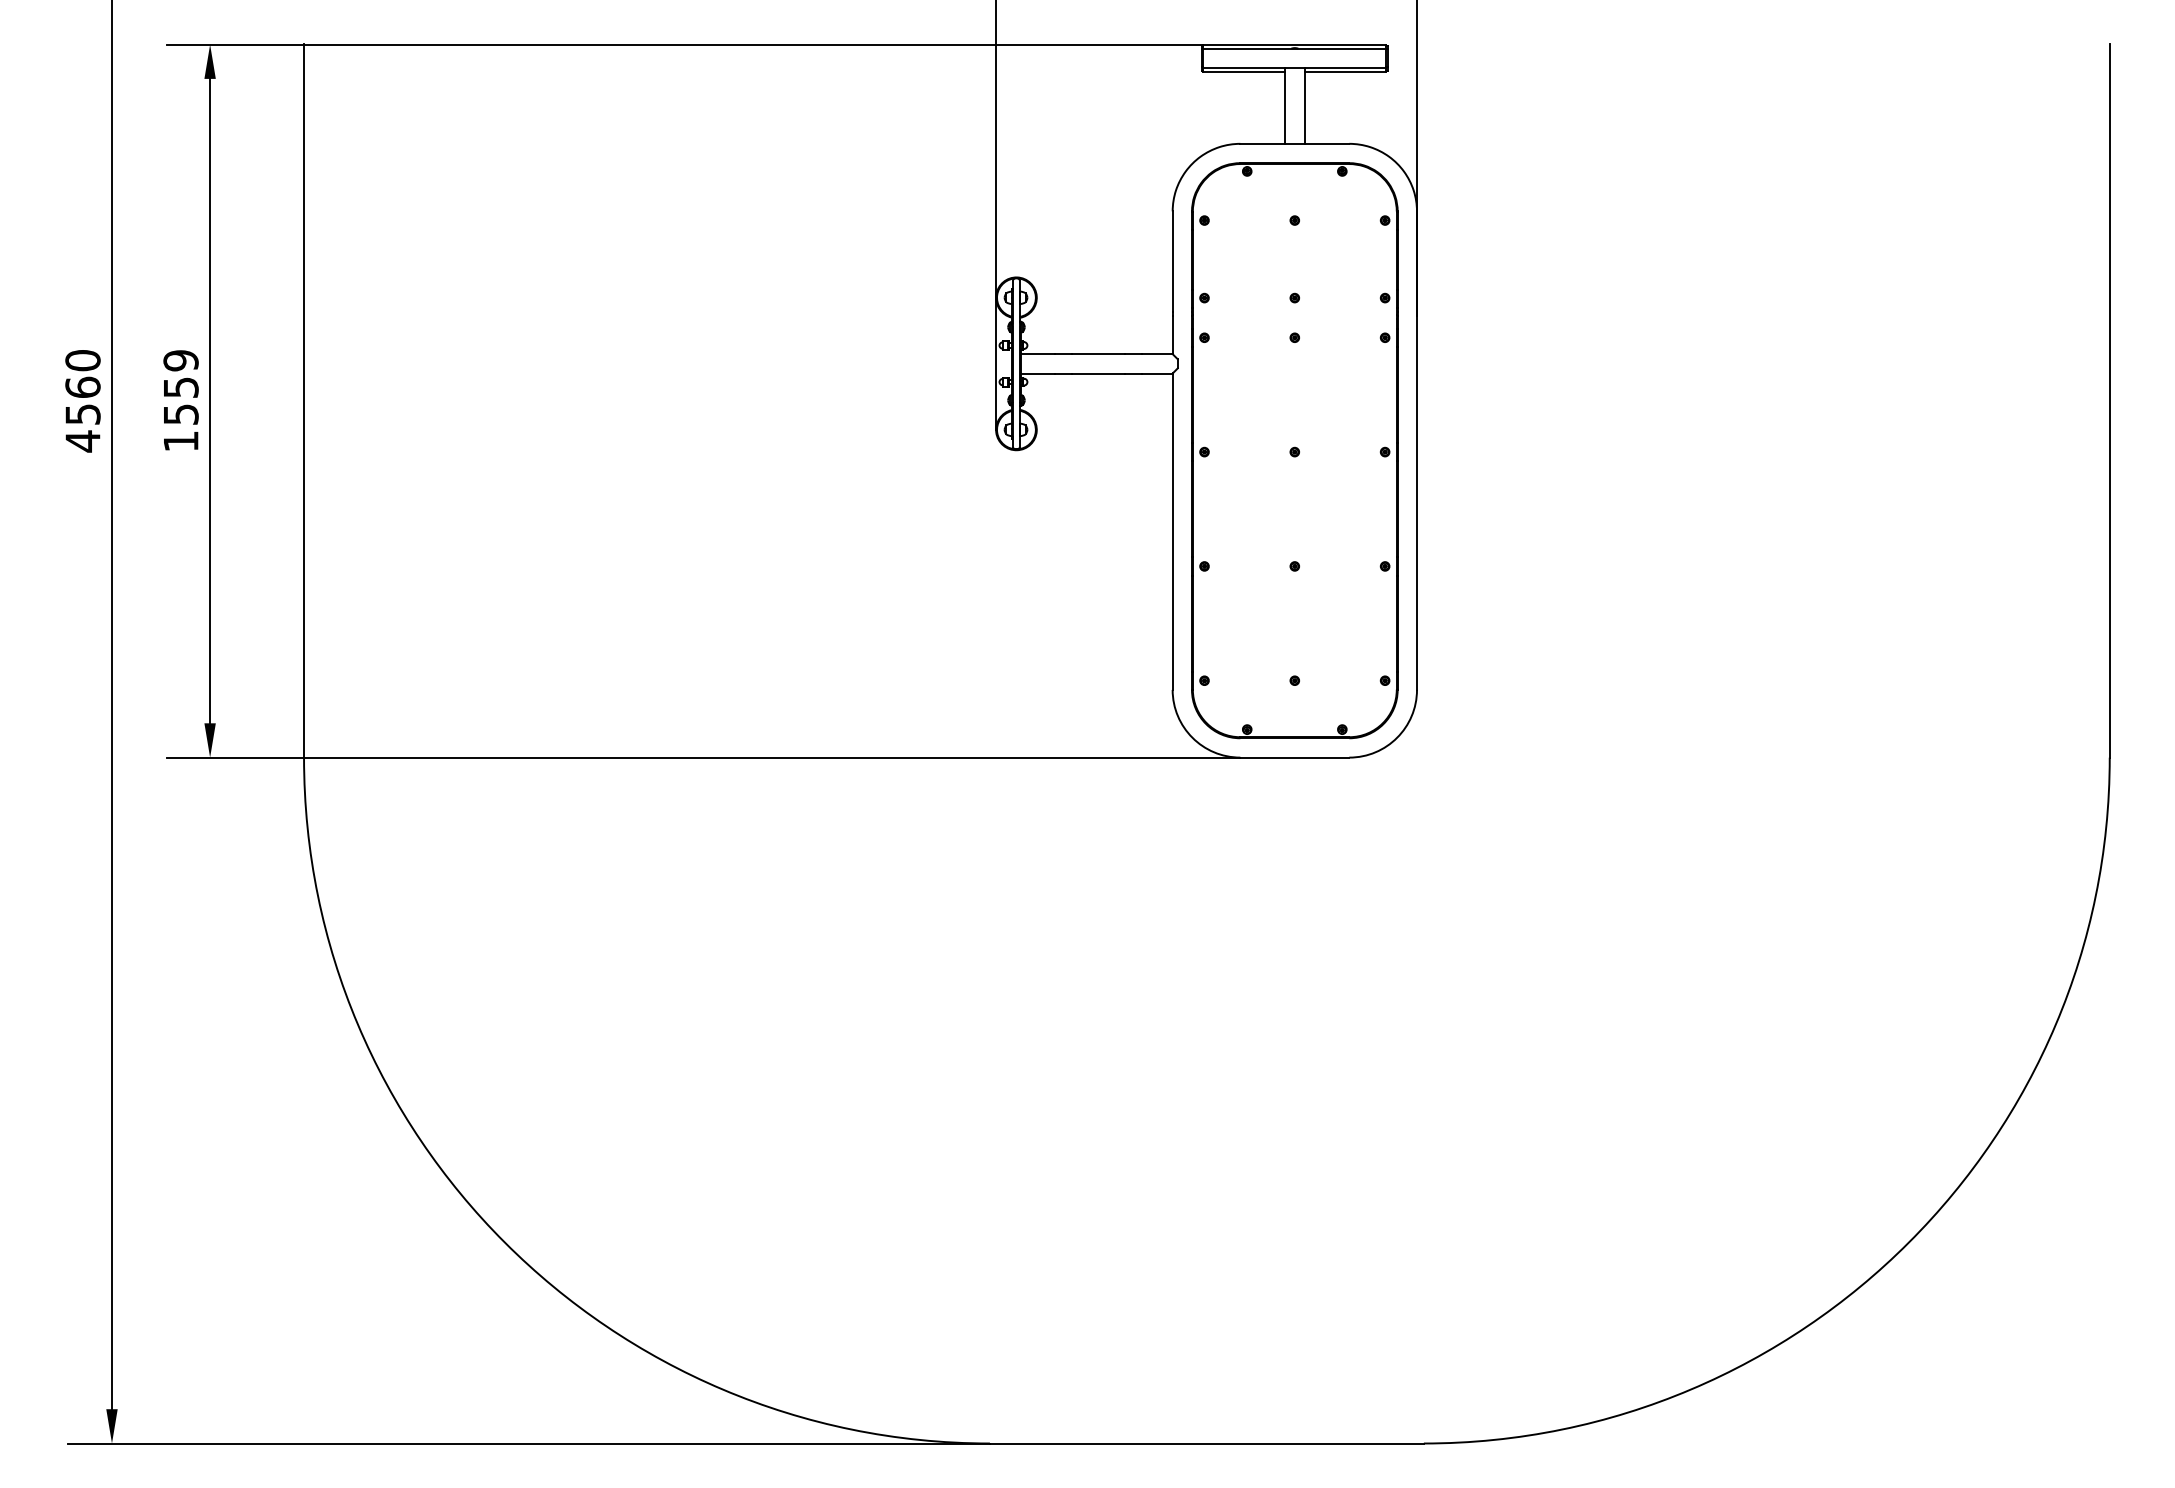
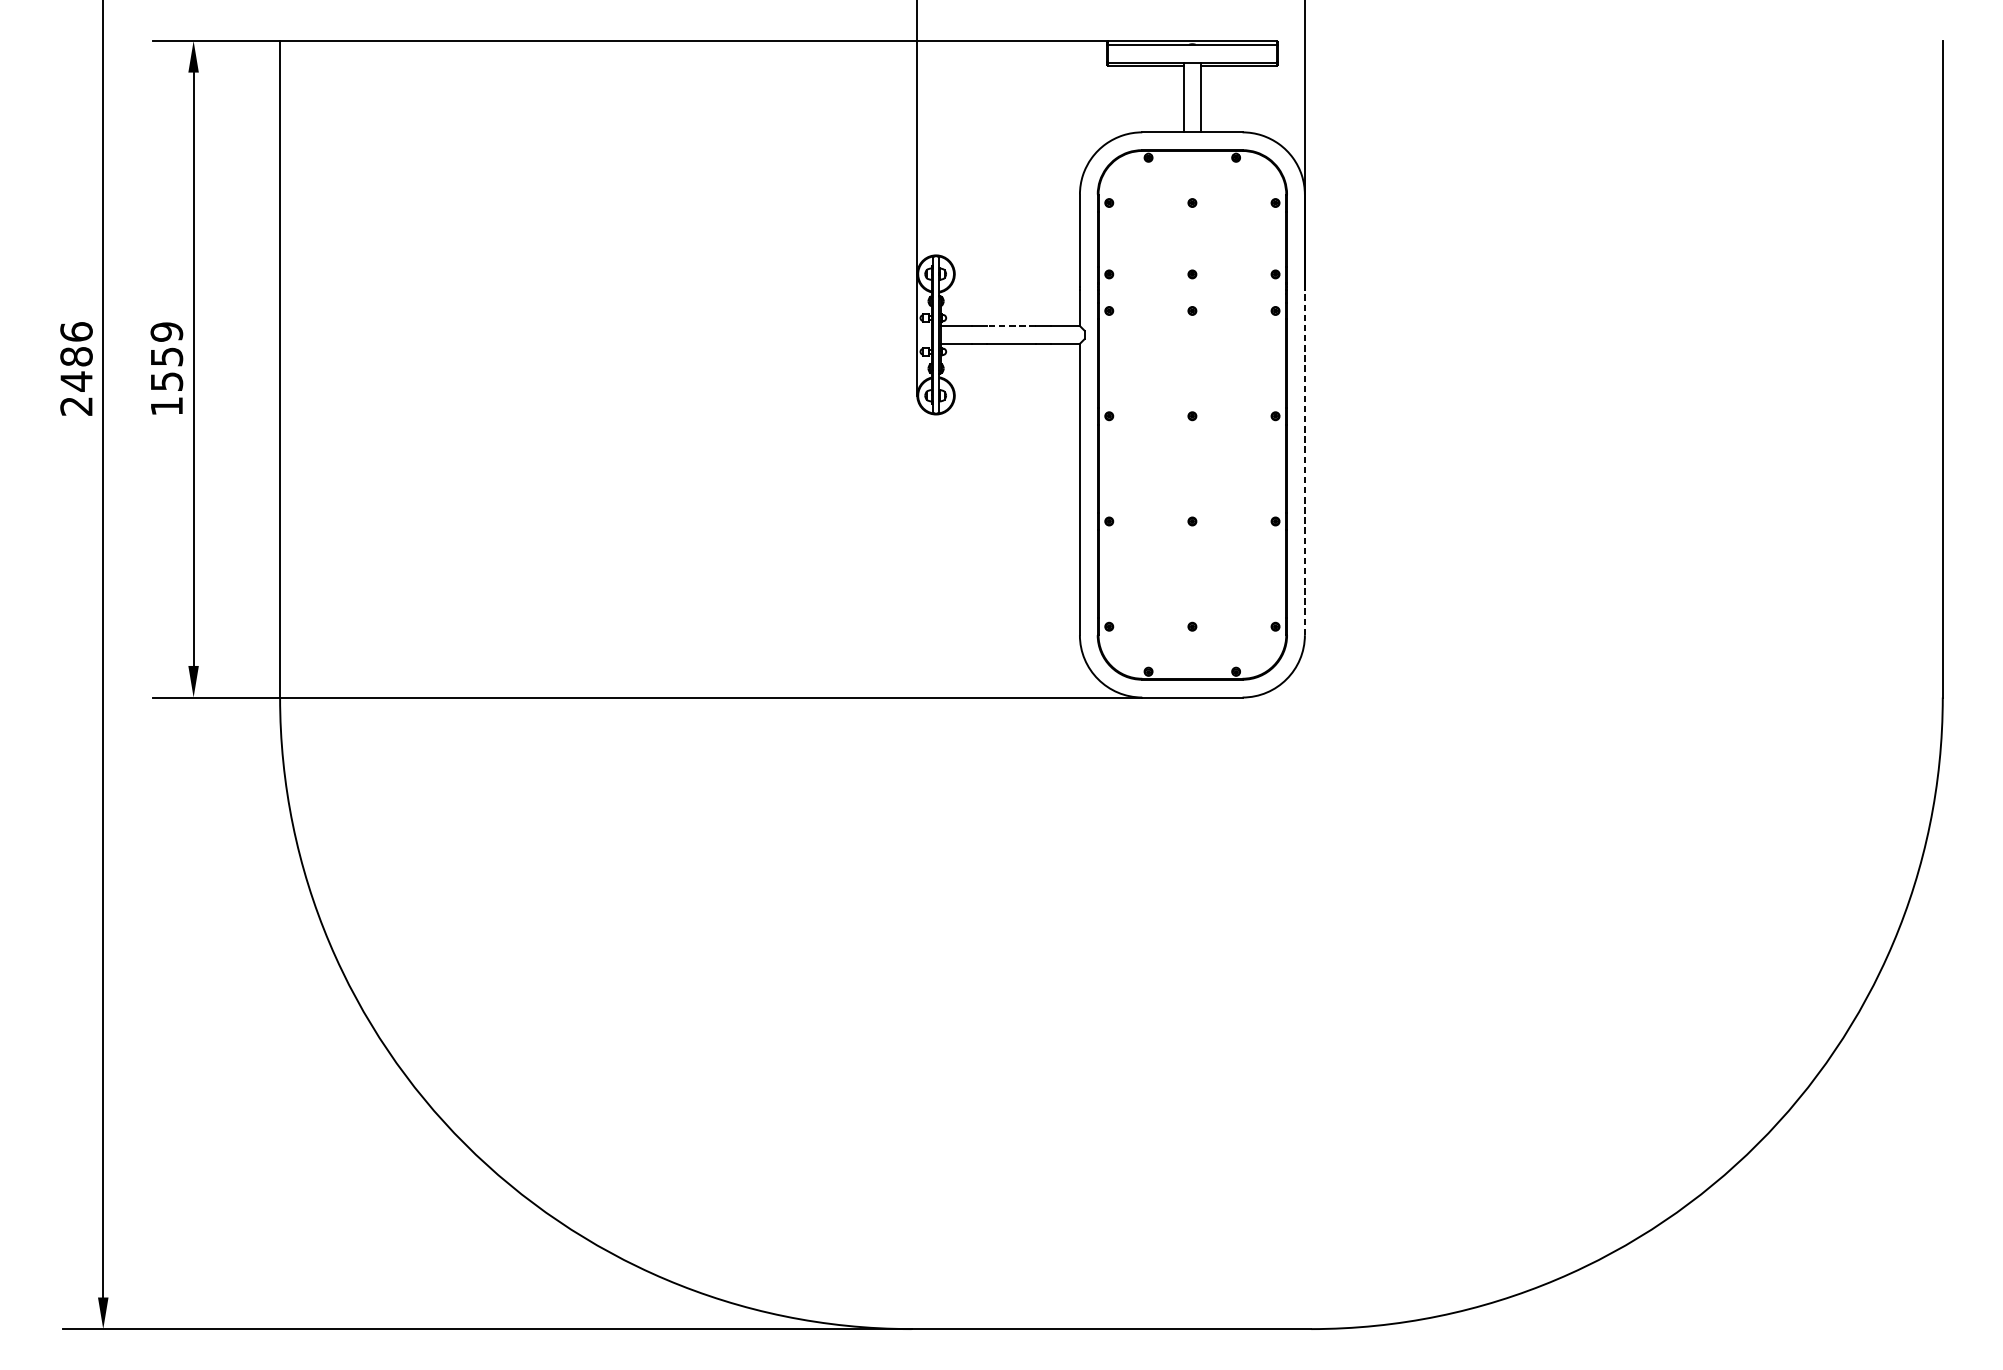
line: (1097, 354) -> (1010, 326), solid -> dashed
text: (82, 400) -> (76, 368), 4560 -> 2486
line: (1417, 502) -> (1305, 462), solid -> dashed

